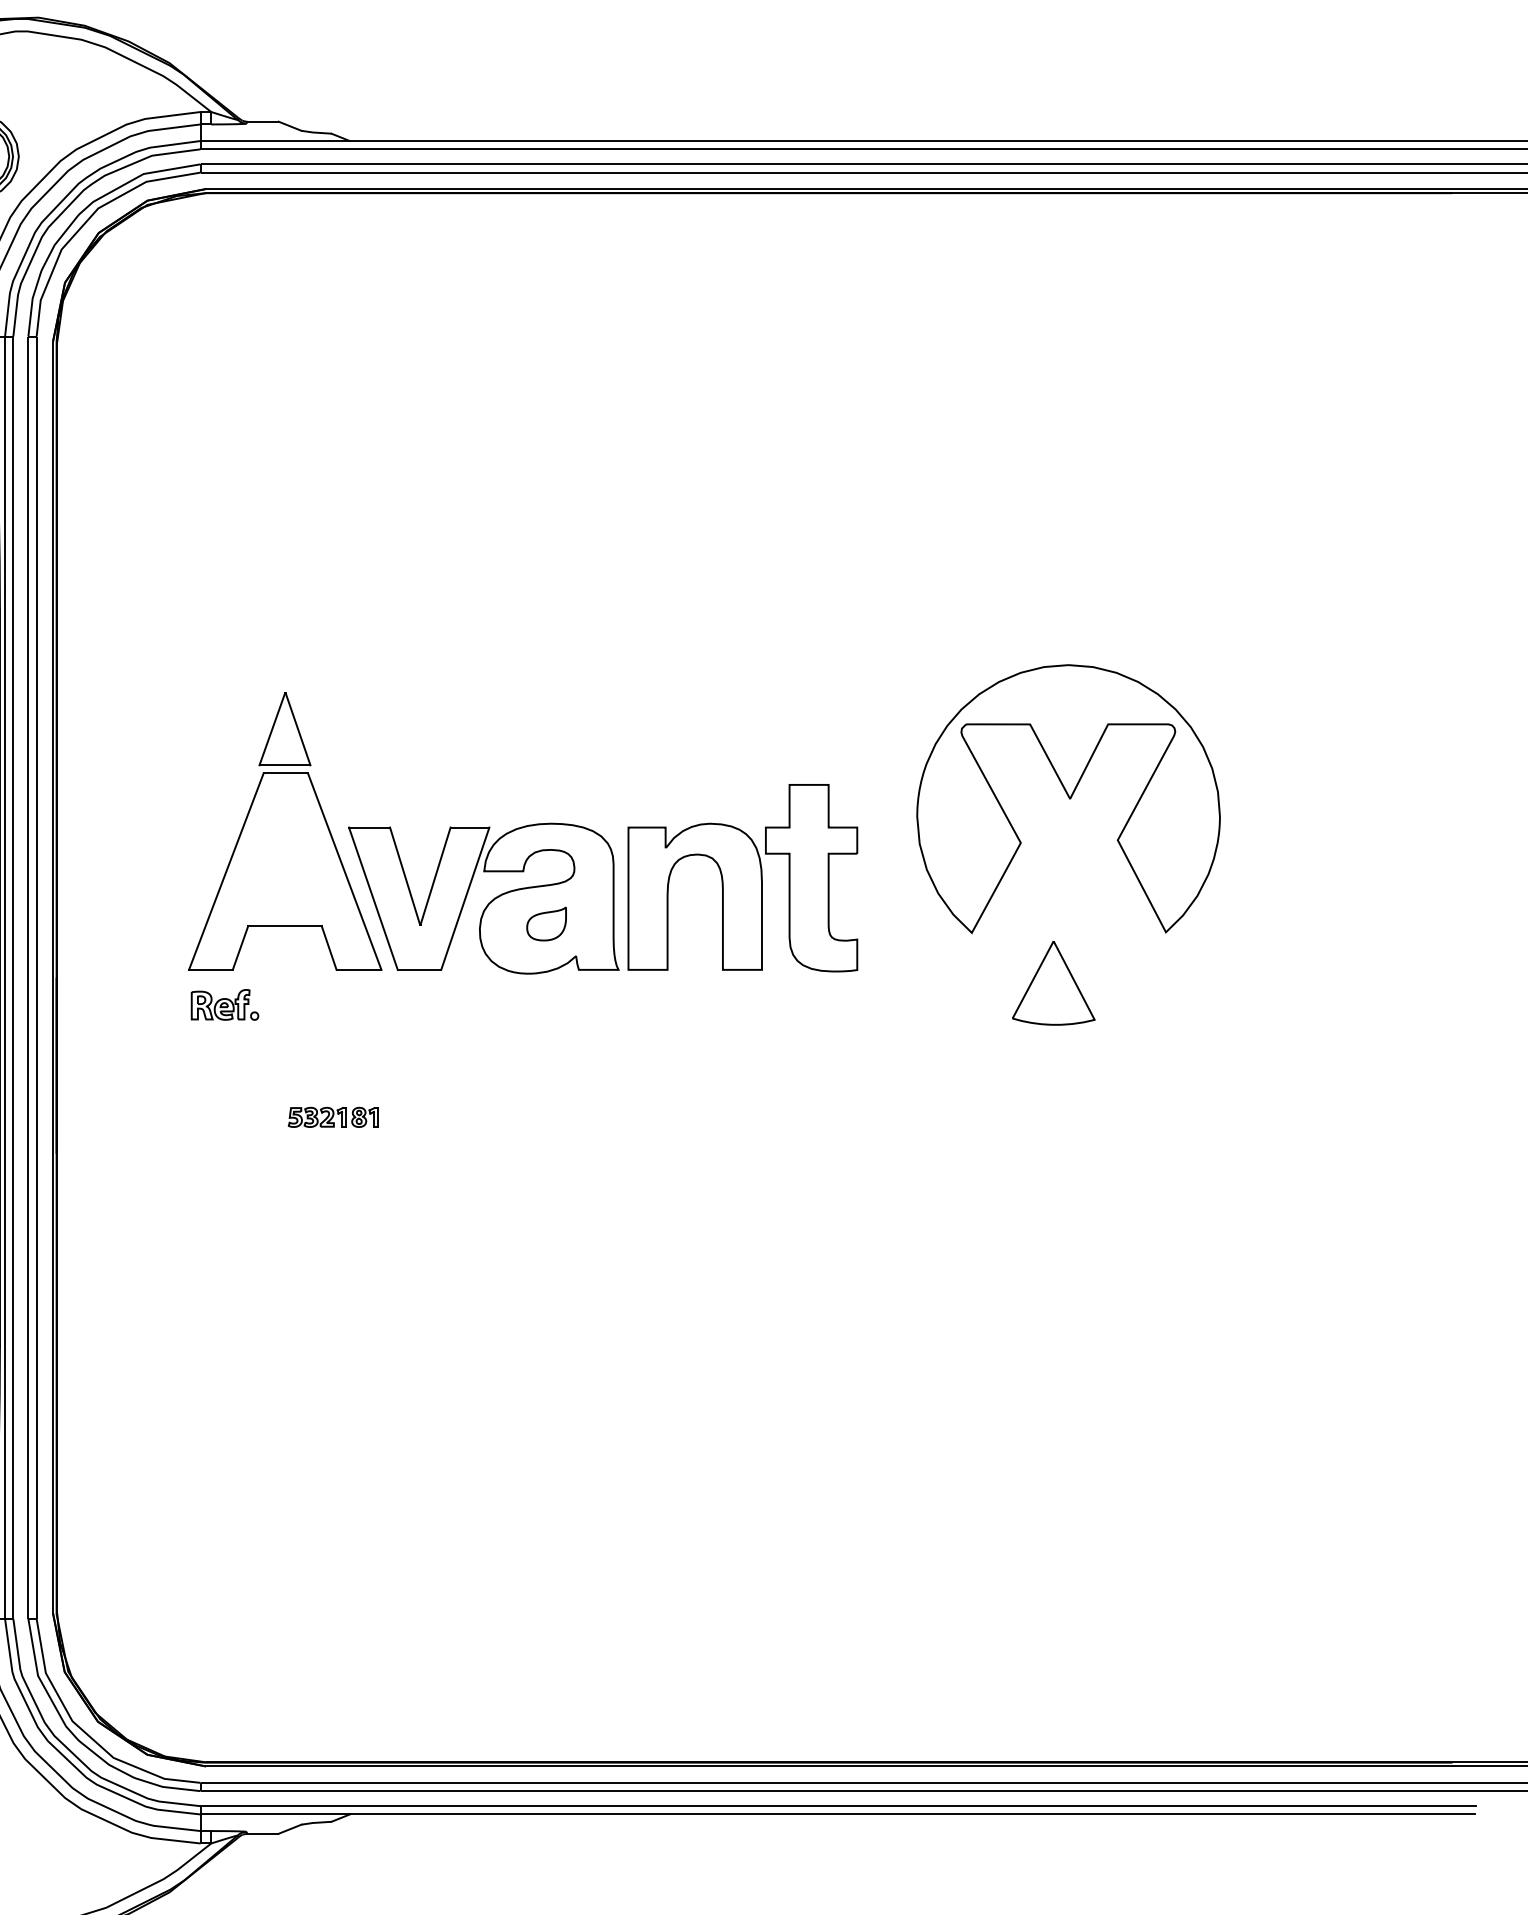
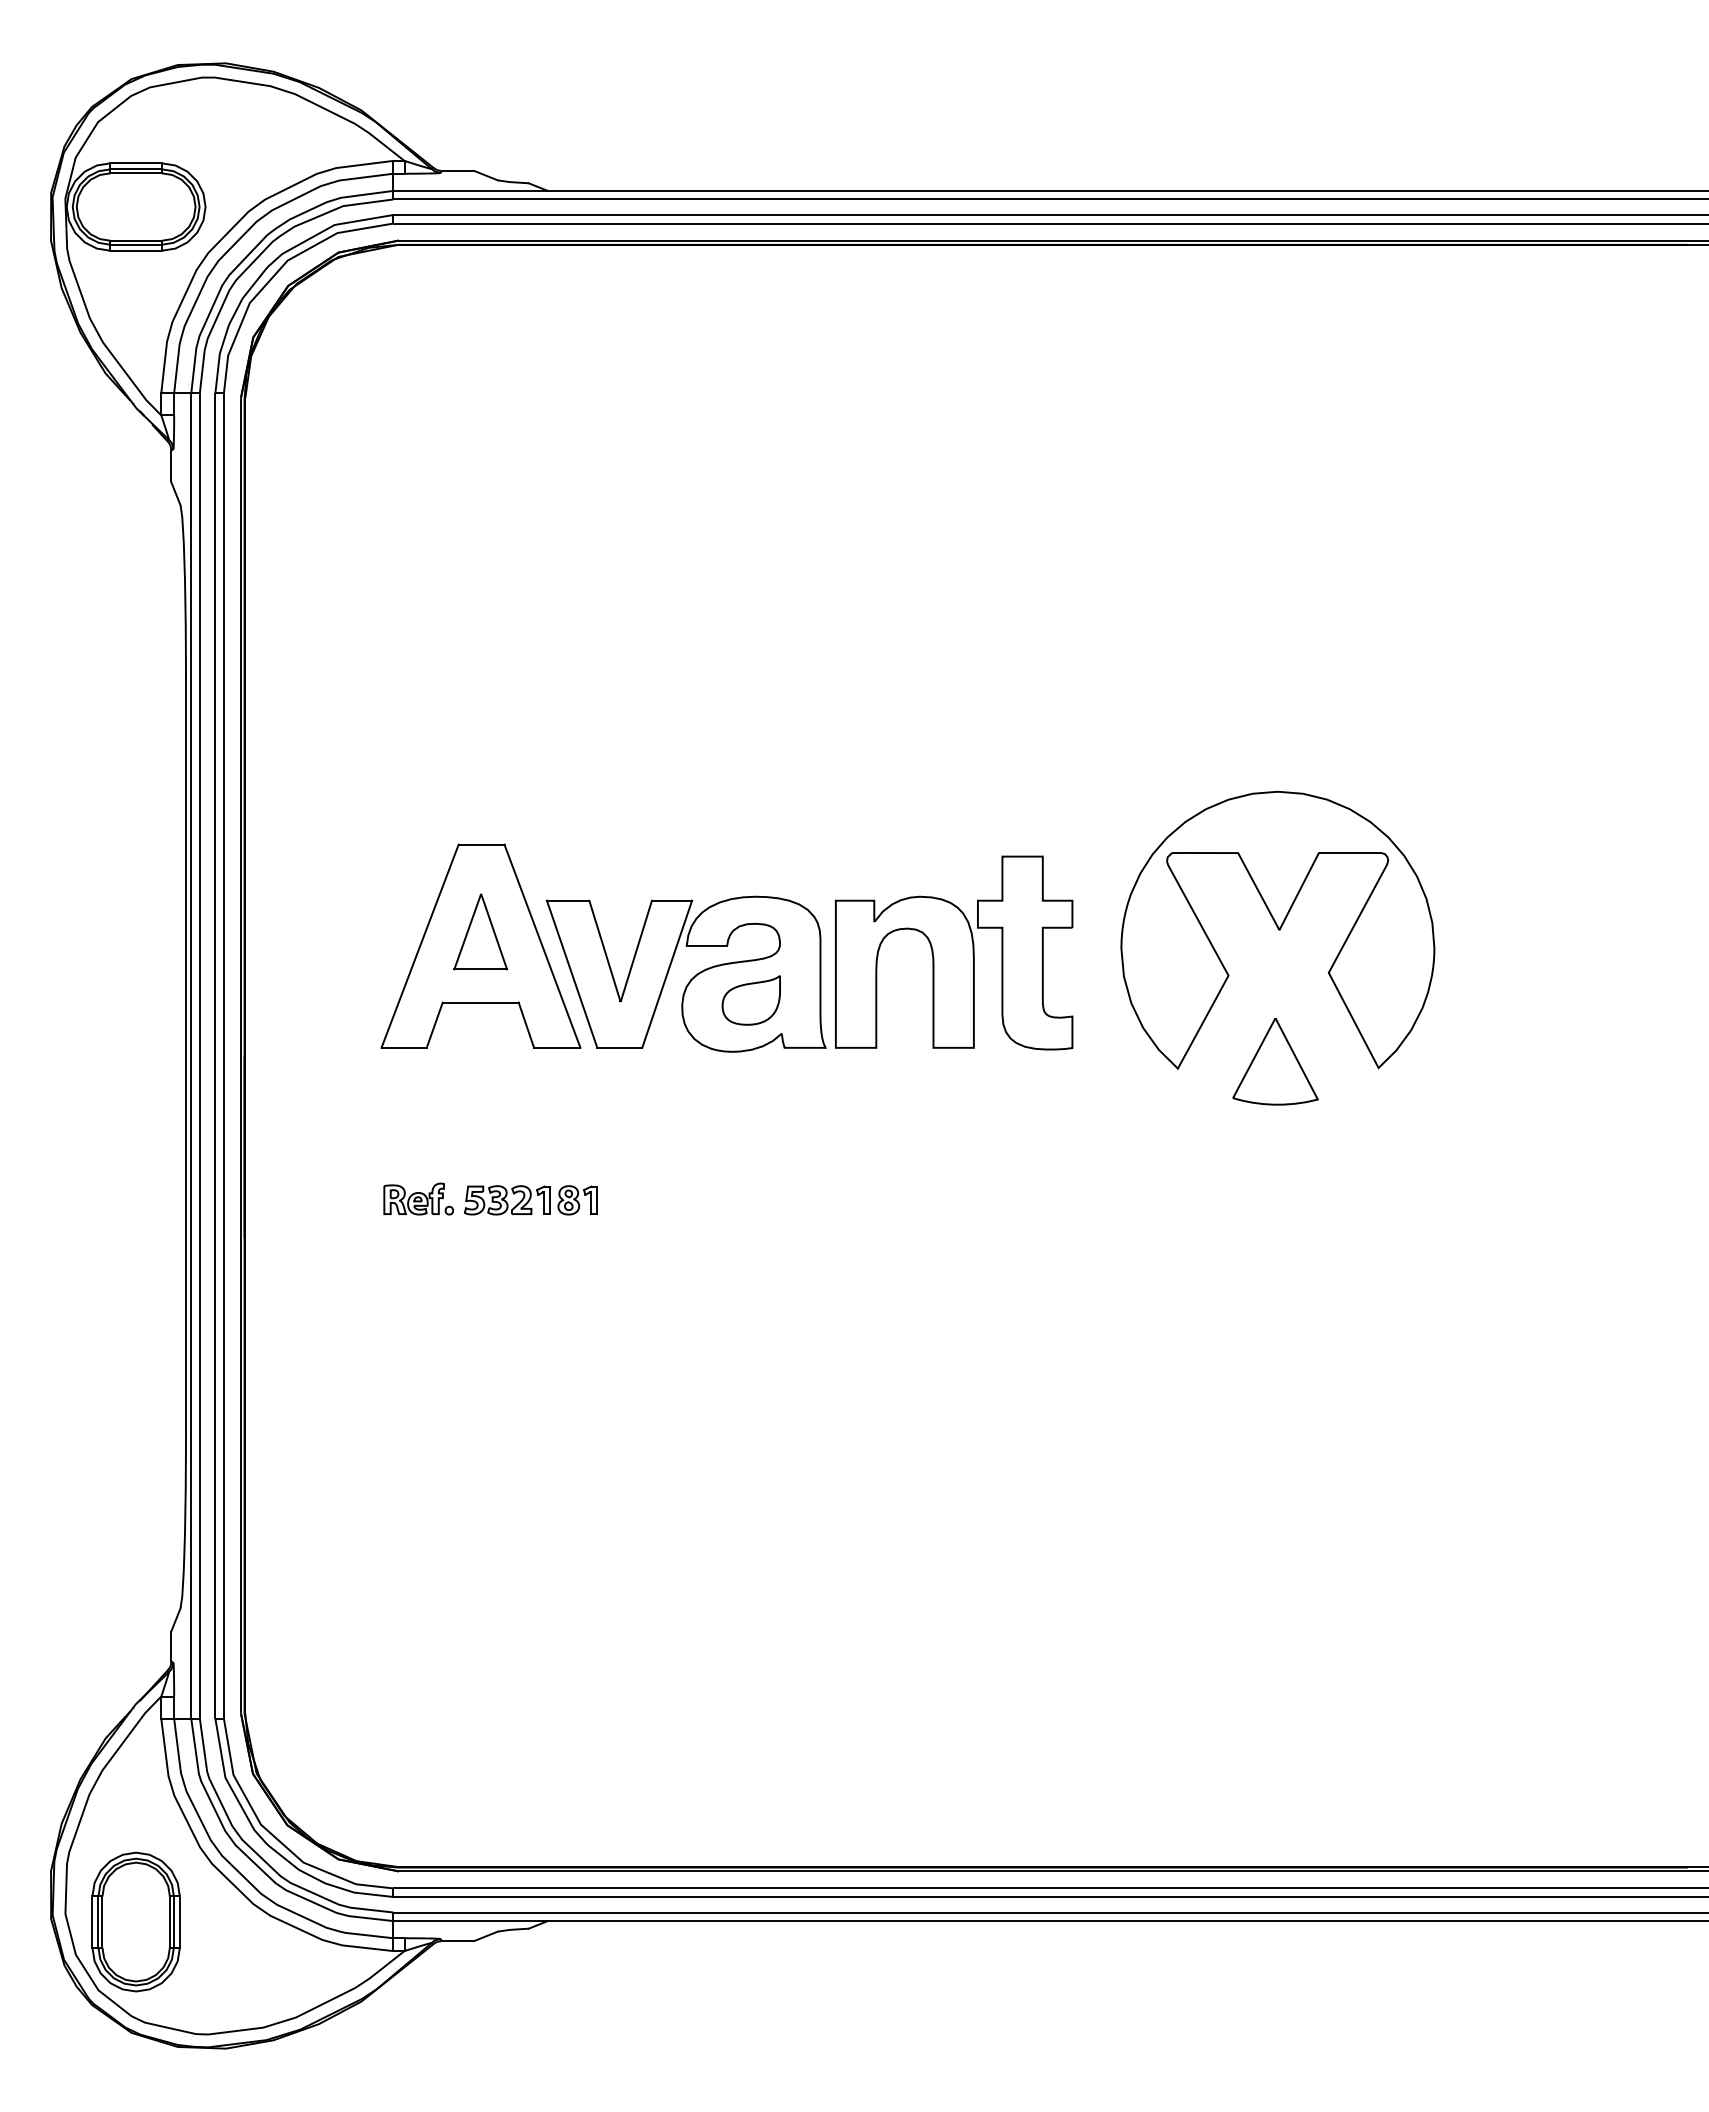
part: (284, 728) -> (480, 931), moved
part: (1068, 798) -> (1277, 929), moved
part: (545, 924) -> (750, 1000), size x1.43
part: (224, 1004) -> (418, 1198), moved
part: (333, 1117) -> (530, 1200), size x1.43

